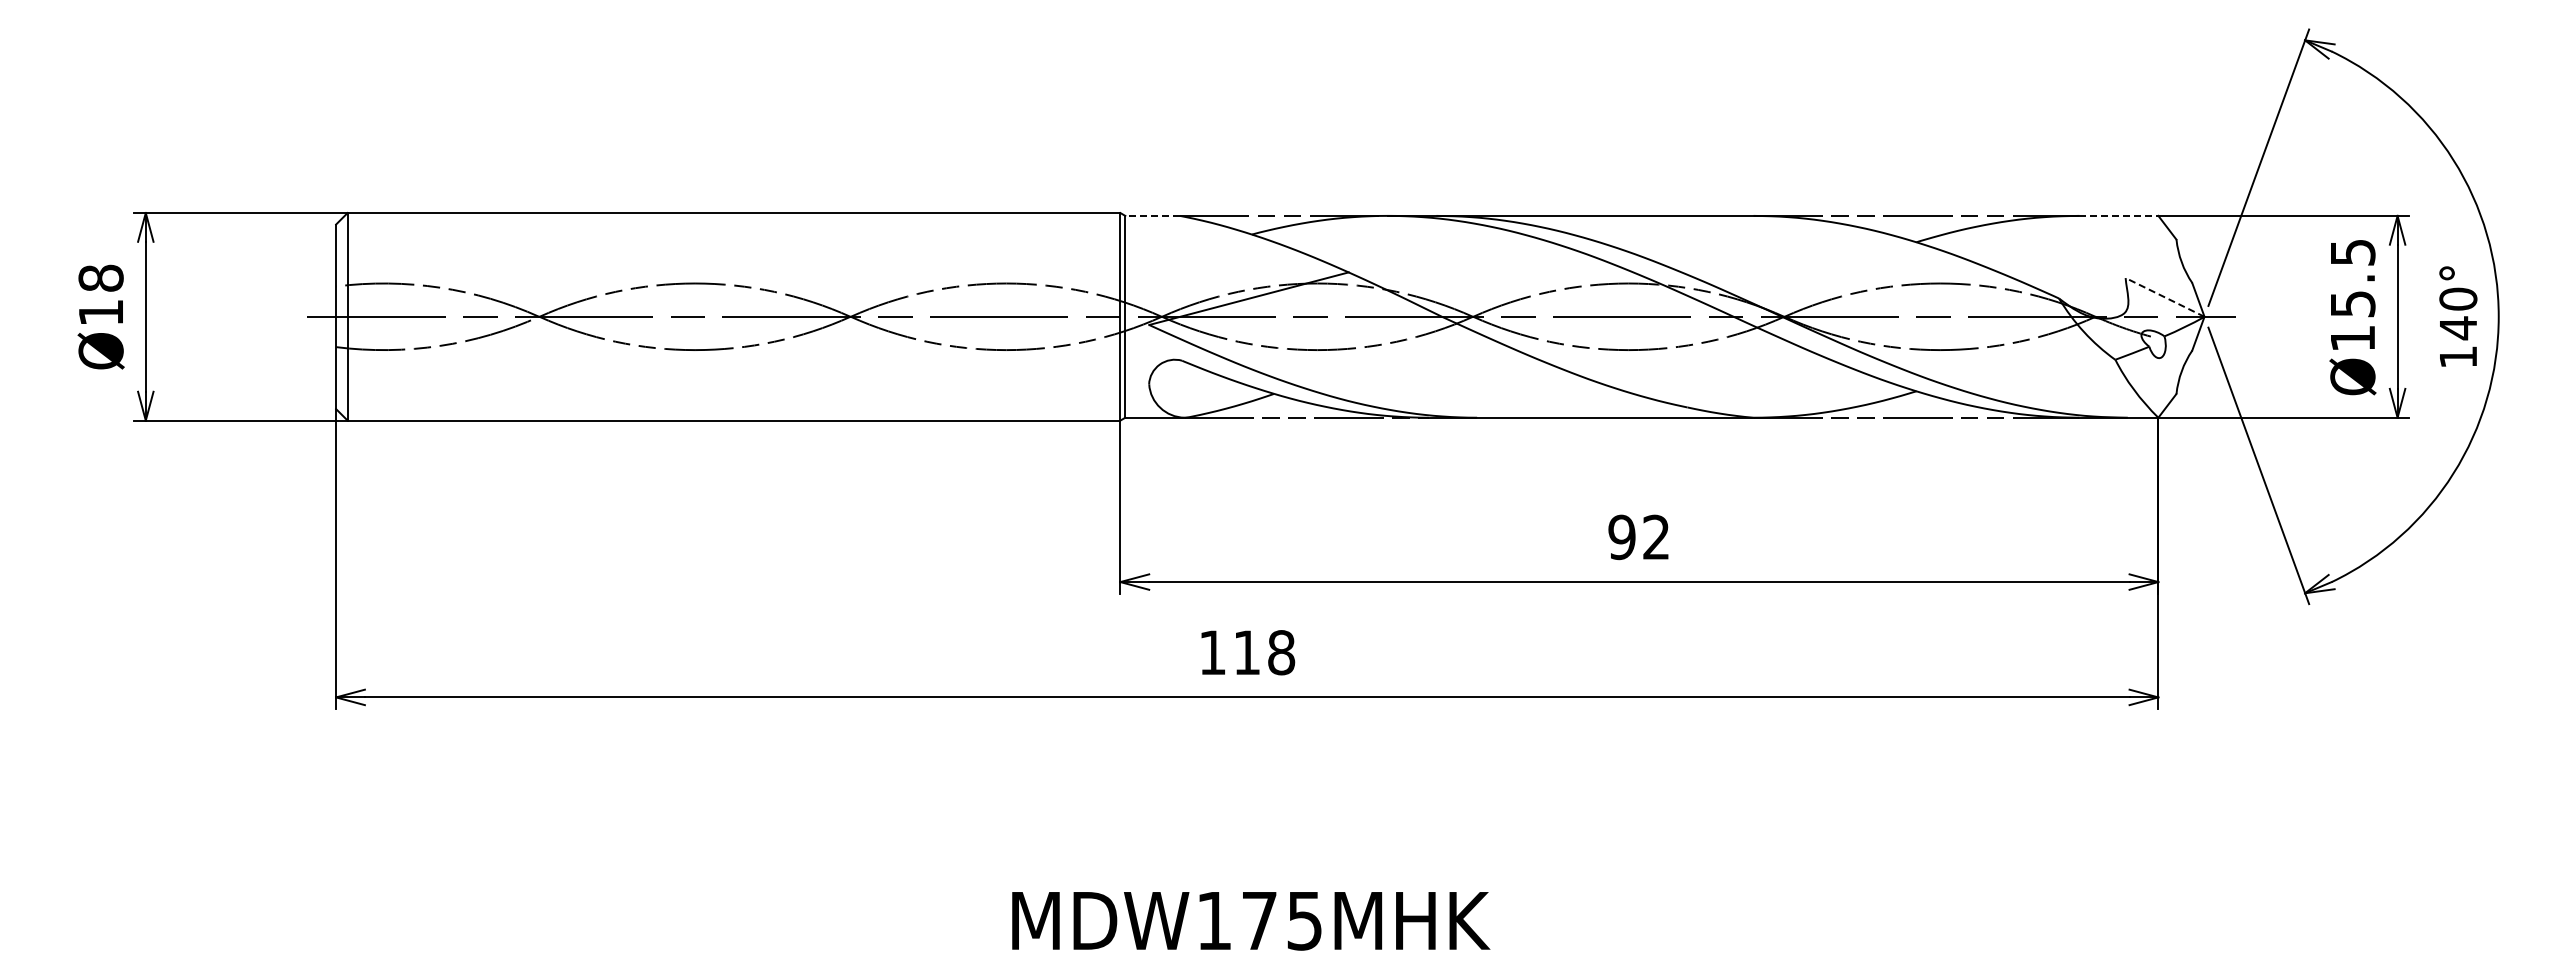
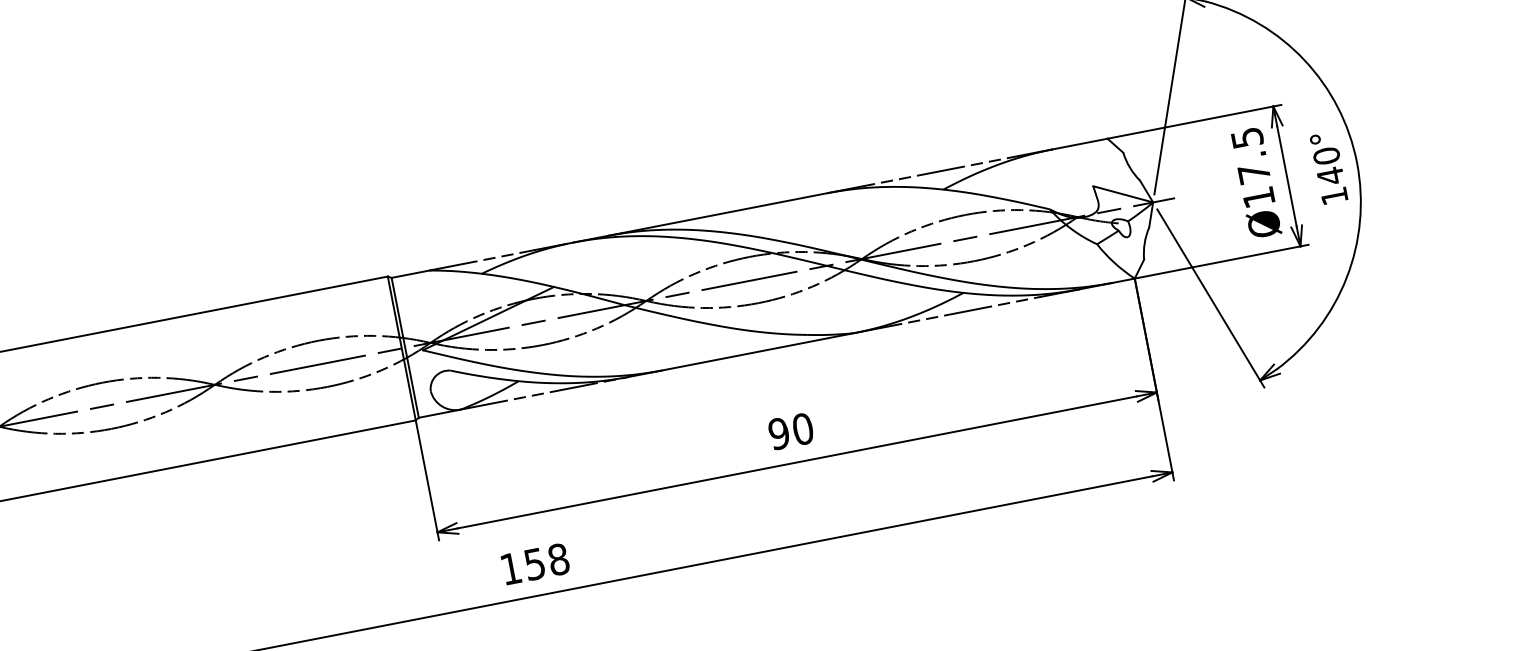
line: (1152, 215) -> (410, 273), dashed -> solid
line: (2118, 215) -> (1079, 143), dashed -> solid
line: (2165, 297) -> (1123, 194), dashed -> solid
text: (2353, 304) -> (1254, 173), Ø15.5 -> Ø17.5
text: (1656, 537) -> (803, 429), 92 -> 90
text: (1246, 652) -> (534, 564), 118 -> 158

